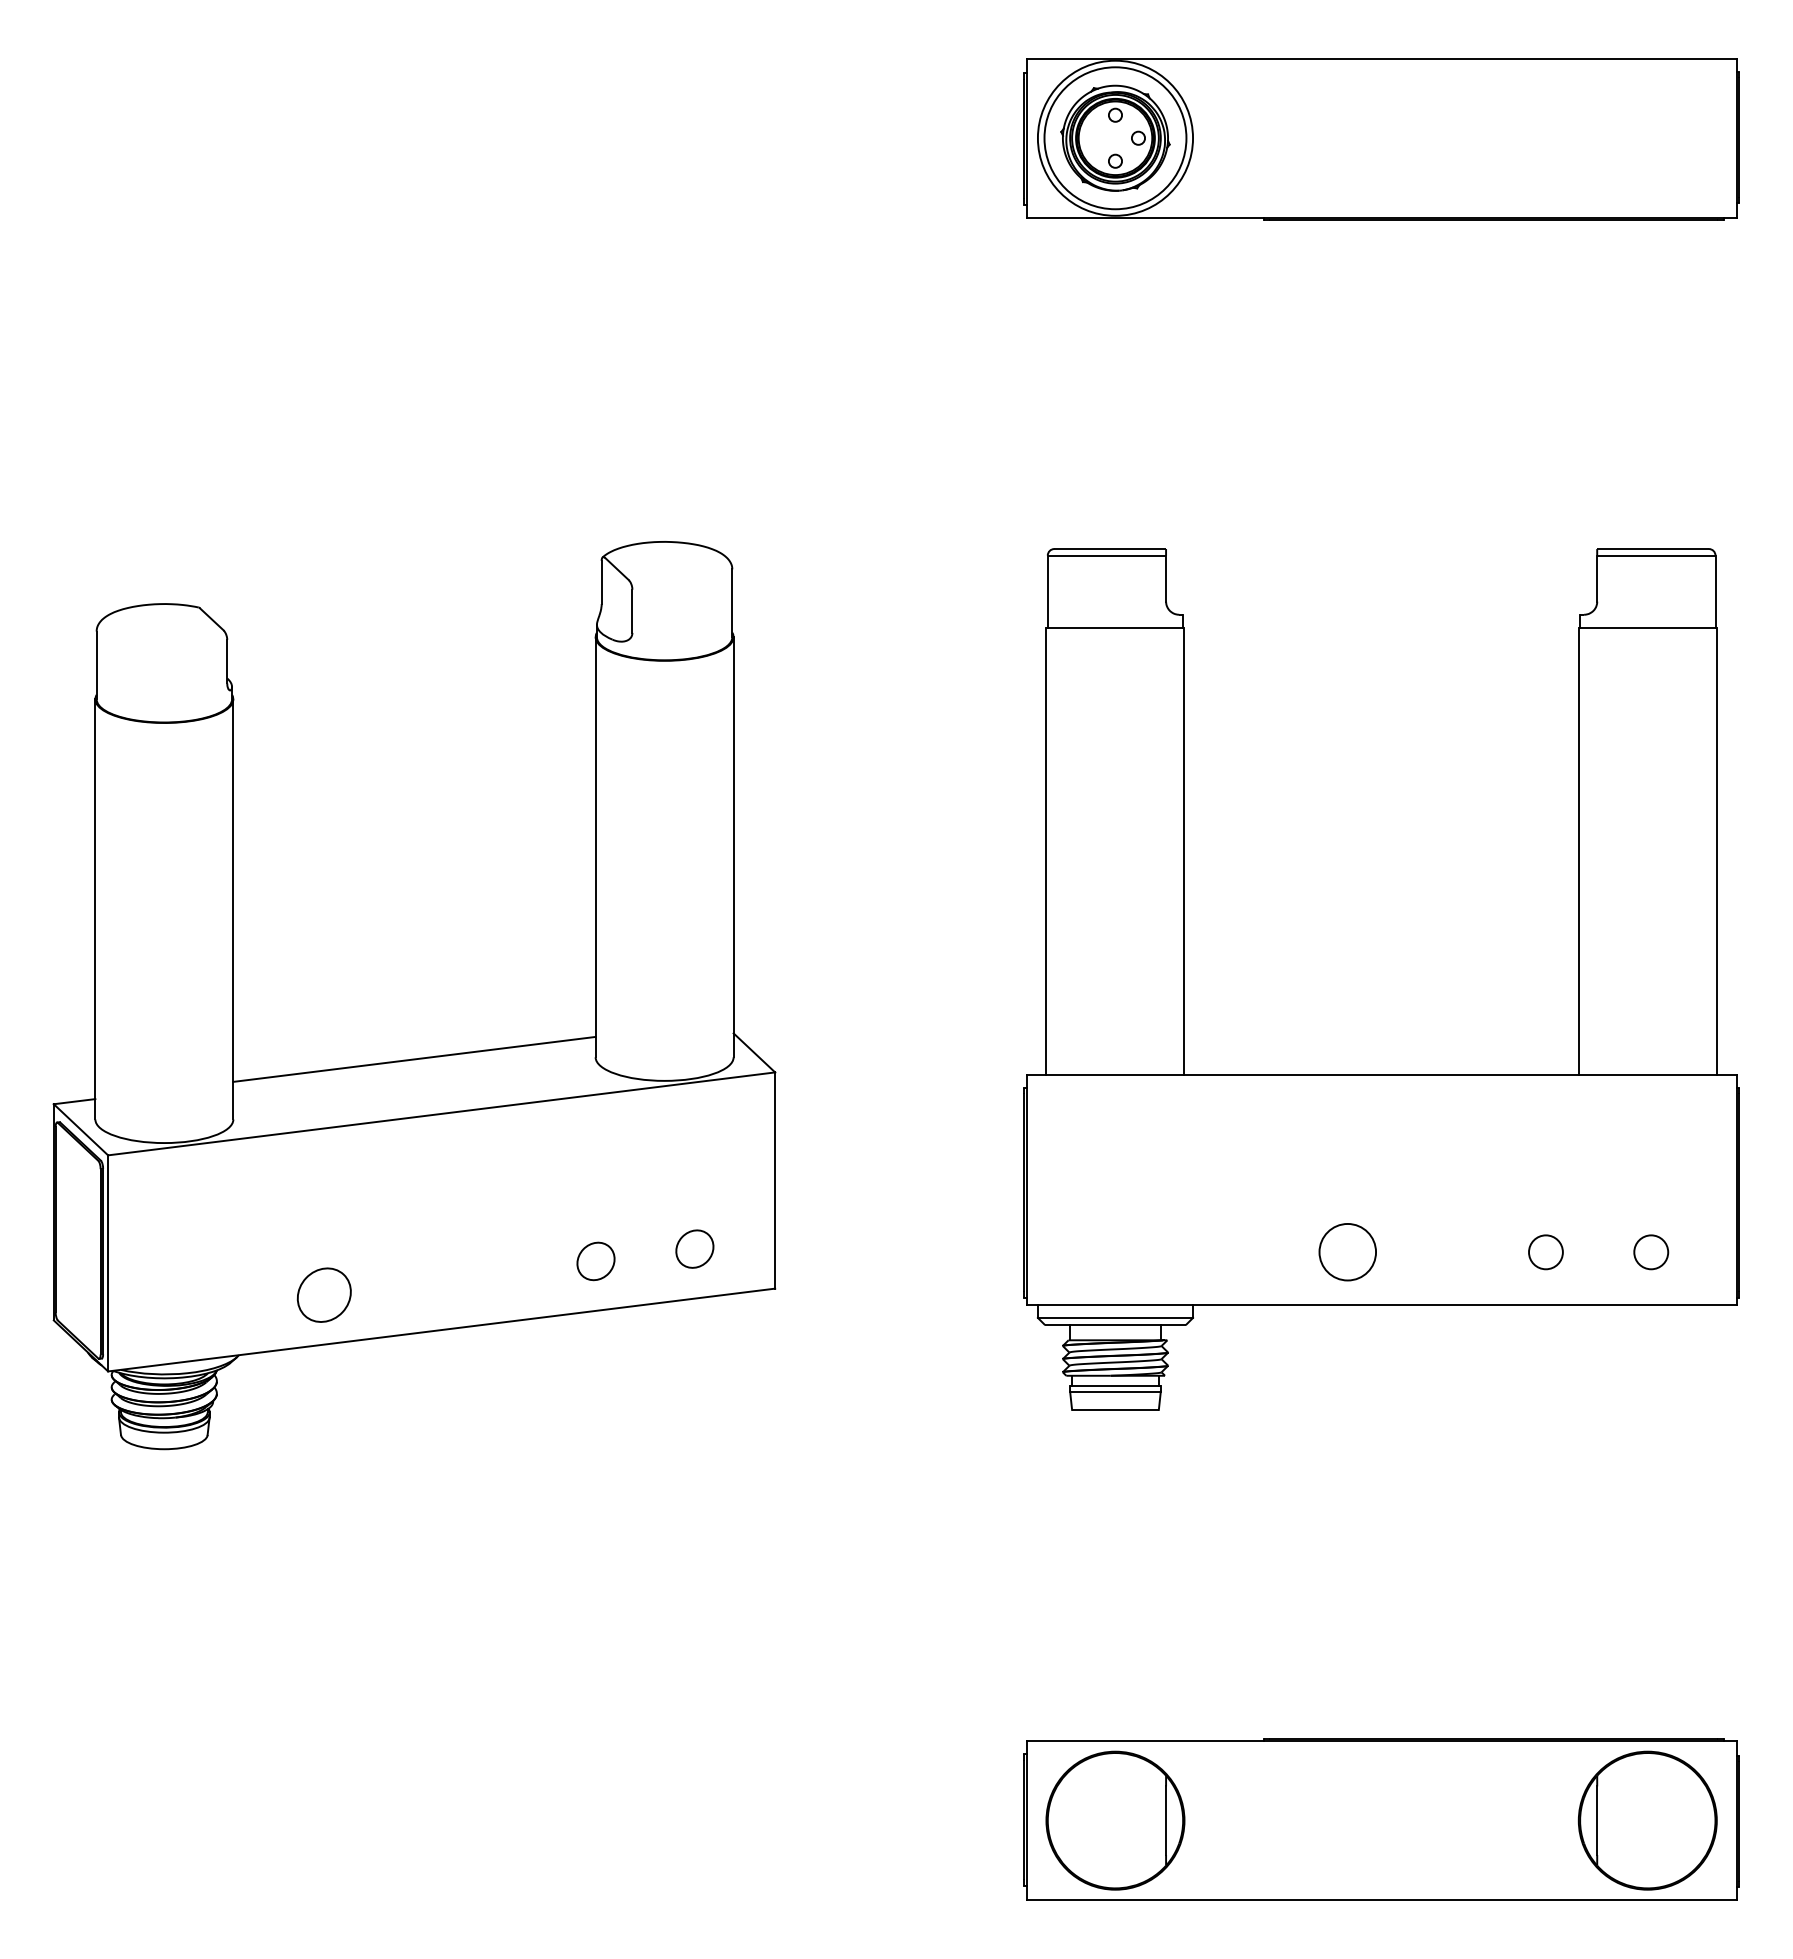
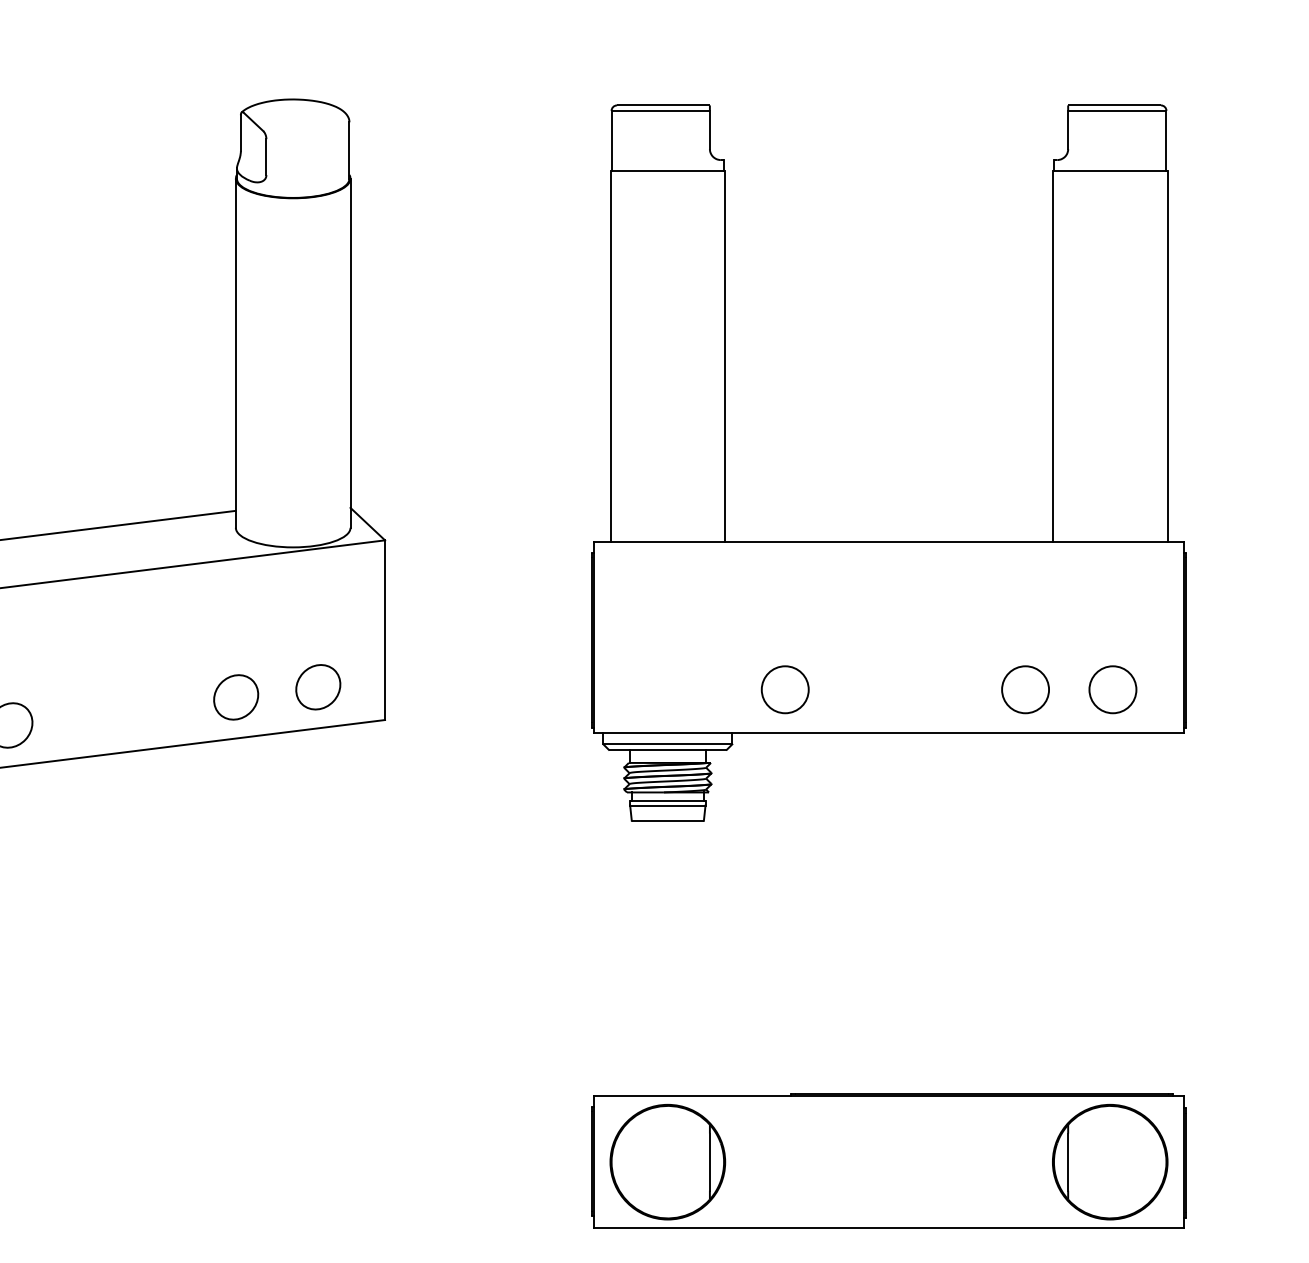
part: (694, 1248) -> (318, 686), size x1.43
circle: (1347, 1252) -> (785, 690), moved
circle: (1545, 1252) -> (1025, 690), size x1.67
circle: (1651, 1252) -> (1113, 690), size x1.67
part: (595, 1261) -> (235, 697), size x1.43

